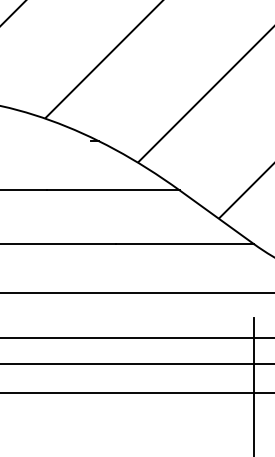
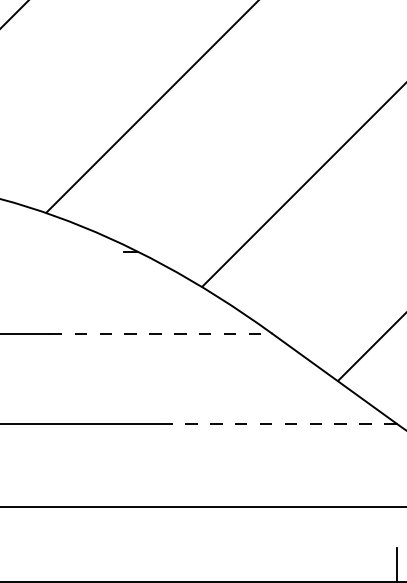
line: (114, 190) -> (162, 333), solid -> dashed
line: (184, 243) -> (280, 422), solid -> dashed

